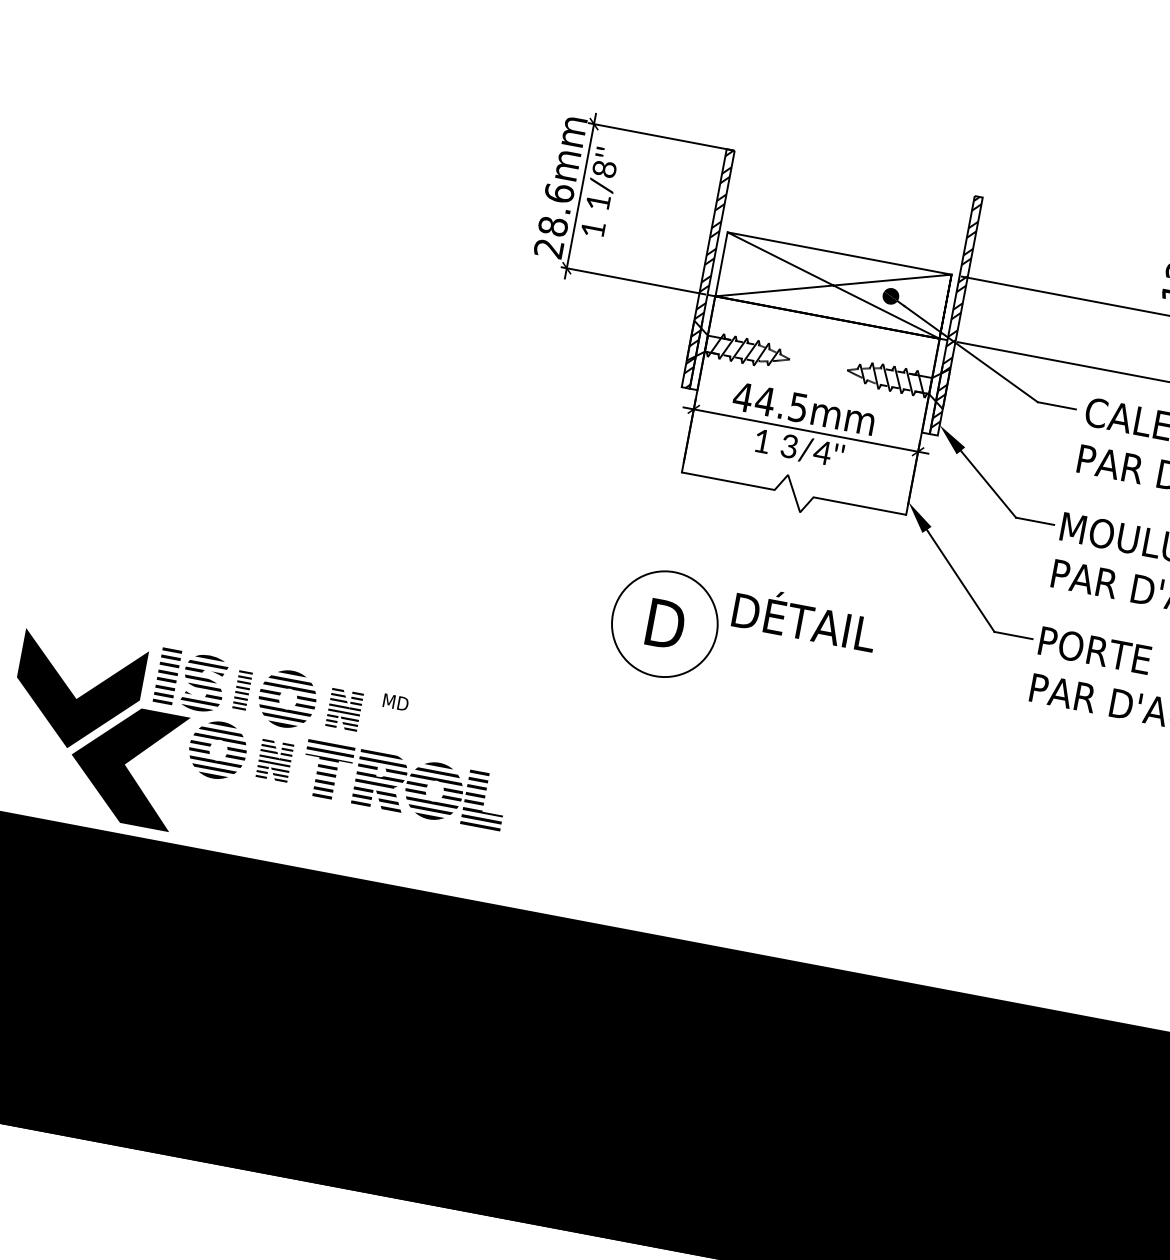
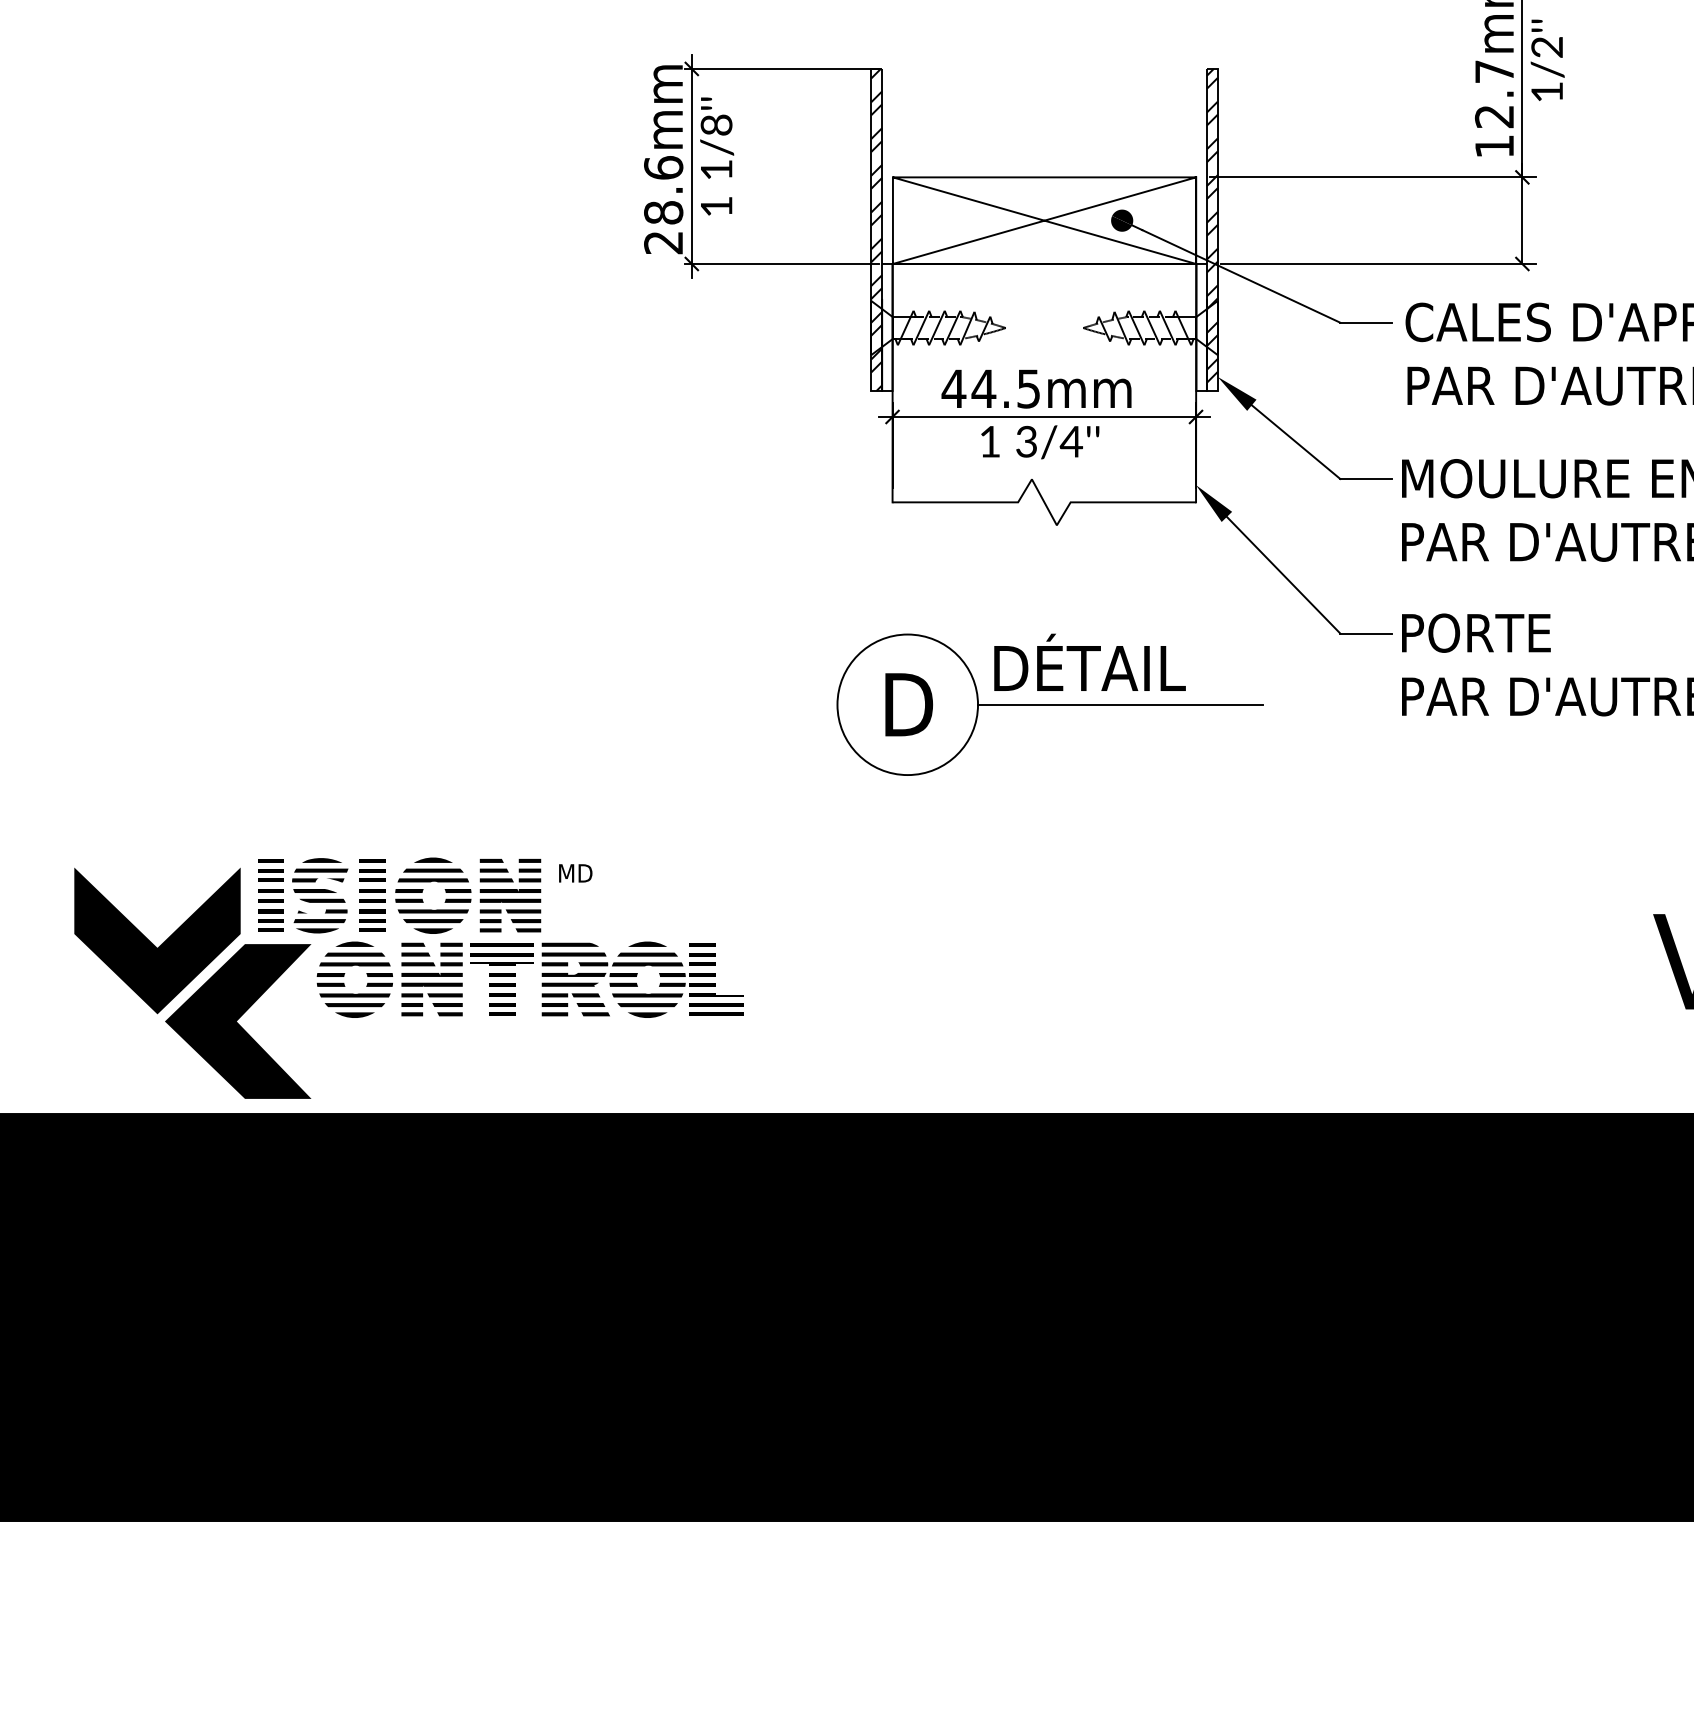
line: (822, 653) -> (1120, 704), added
part: (242, 690) -> (372, 895), size x1.43
part: (344, 709) -> (510, 895), size x1.43
part: (274, 760) -> (431, 979), size x1.43

